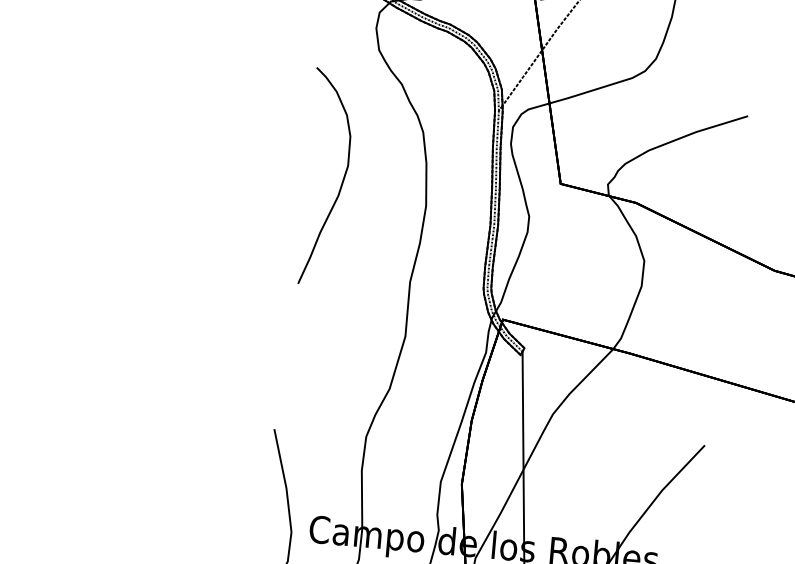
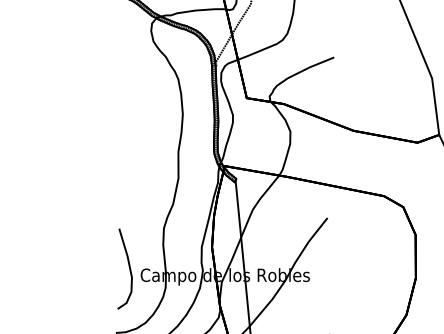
curve: (340, 181) -> (140, 106), removed

